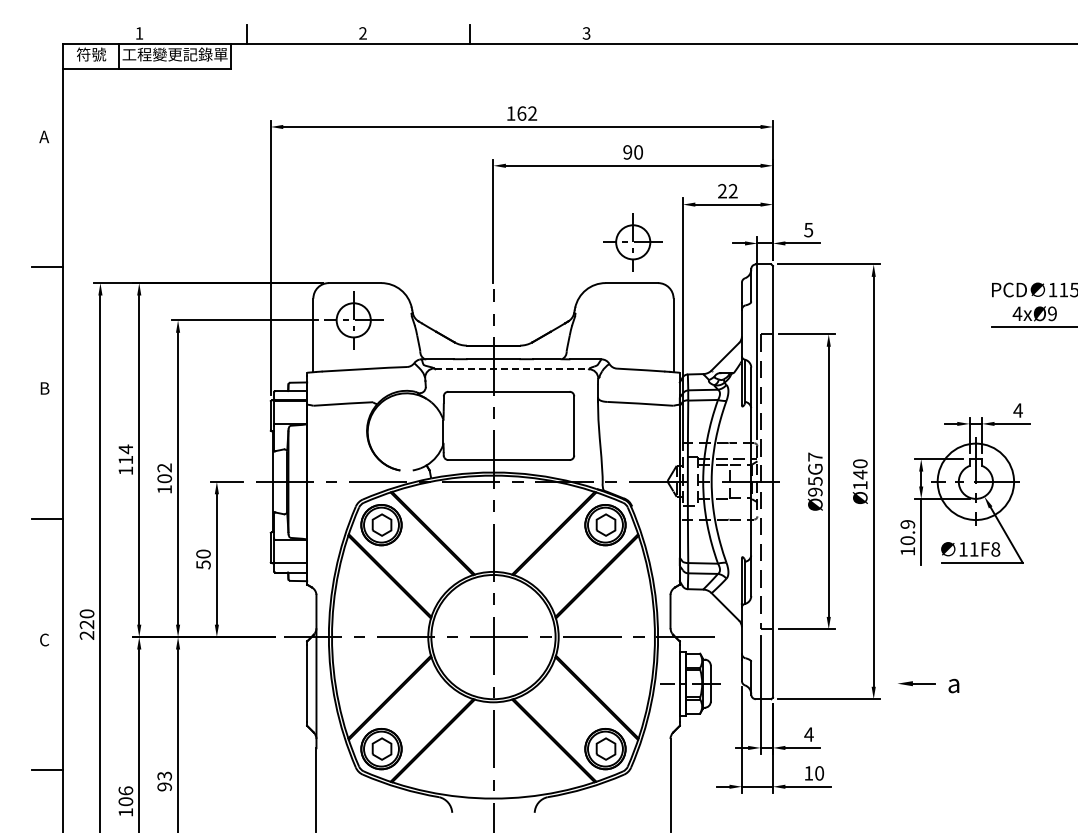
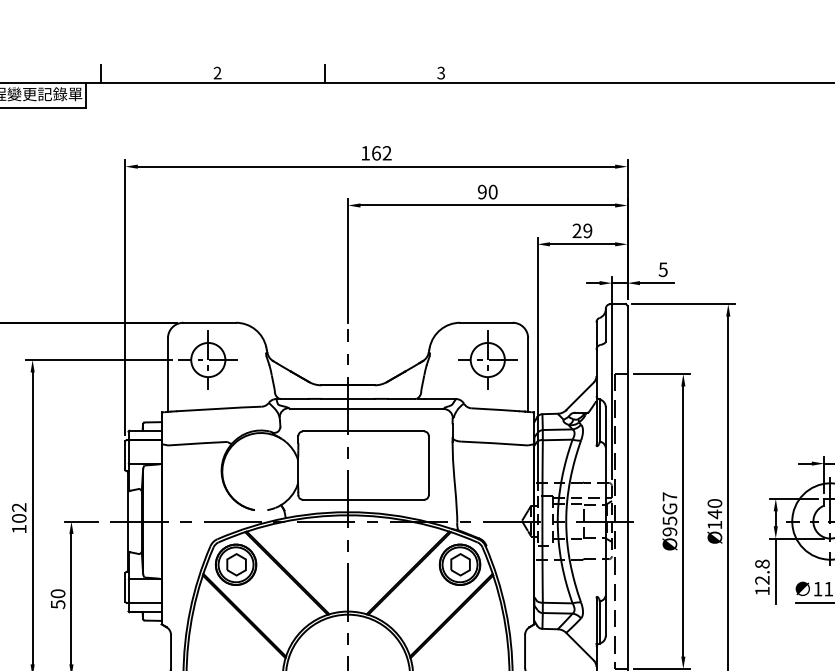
text: (732, 191) -> (587, 231), 22 -> 29
part: (632, 242) -> (487, 360), moved
line: (512, 369) -> (367, 409), dashed -> solid
text: (907, 532) -> (762, 572), 10.9 -> 12.8

